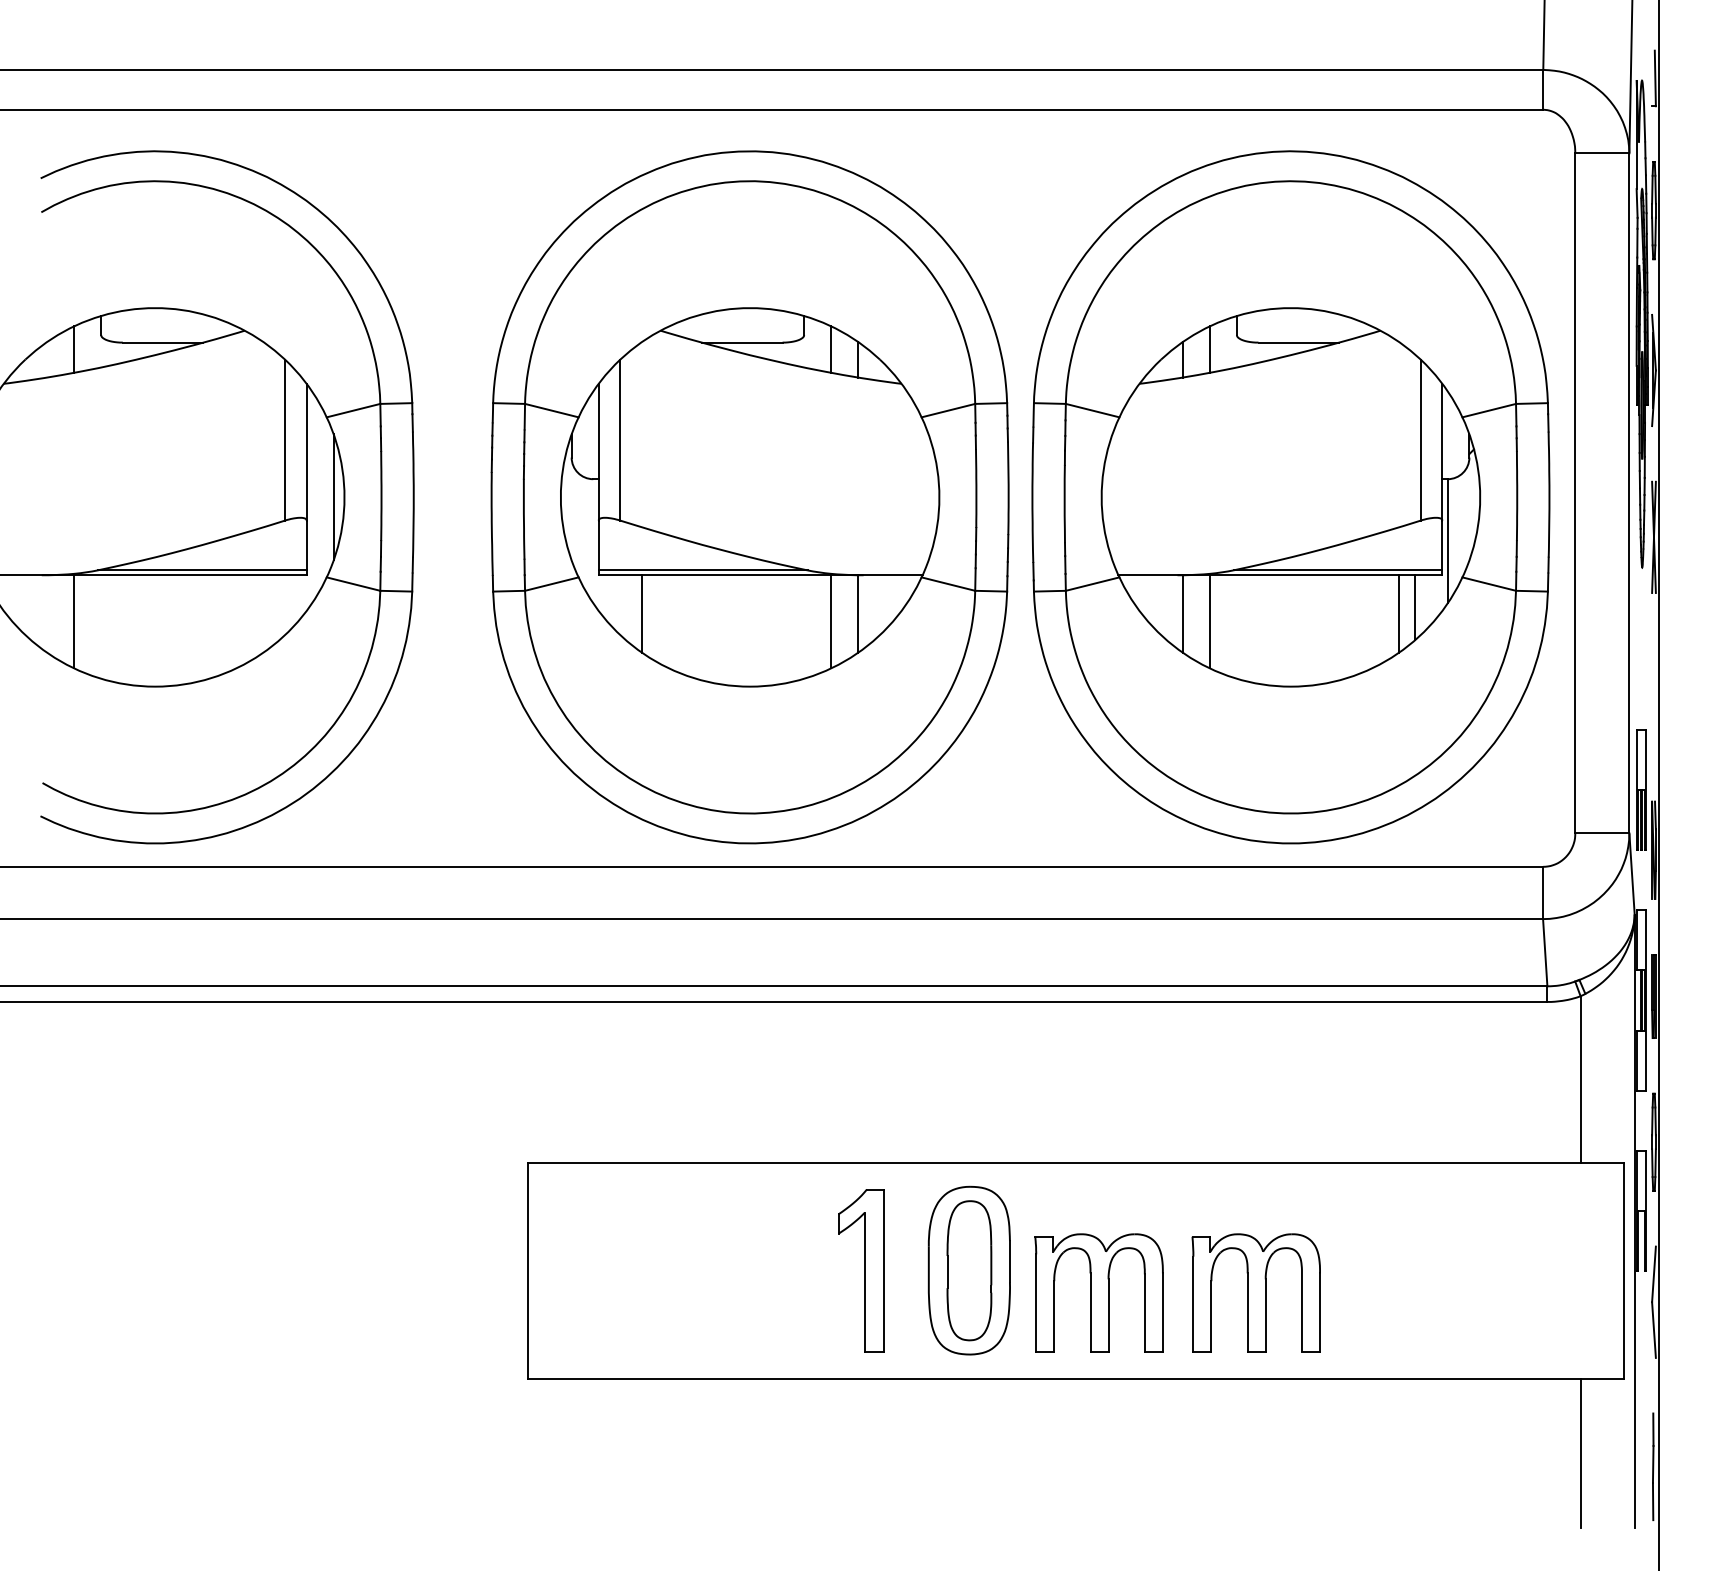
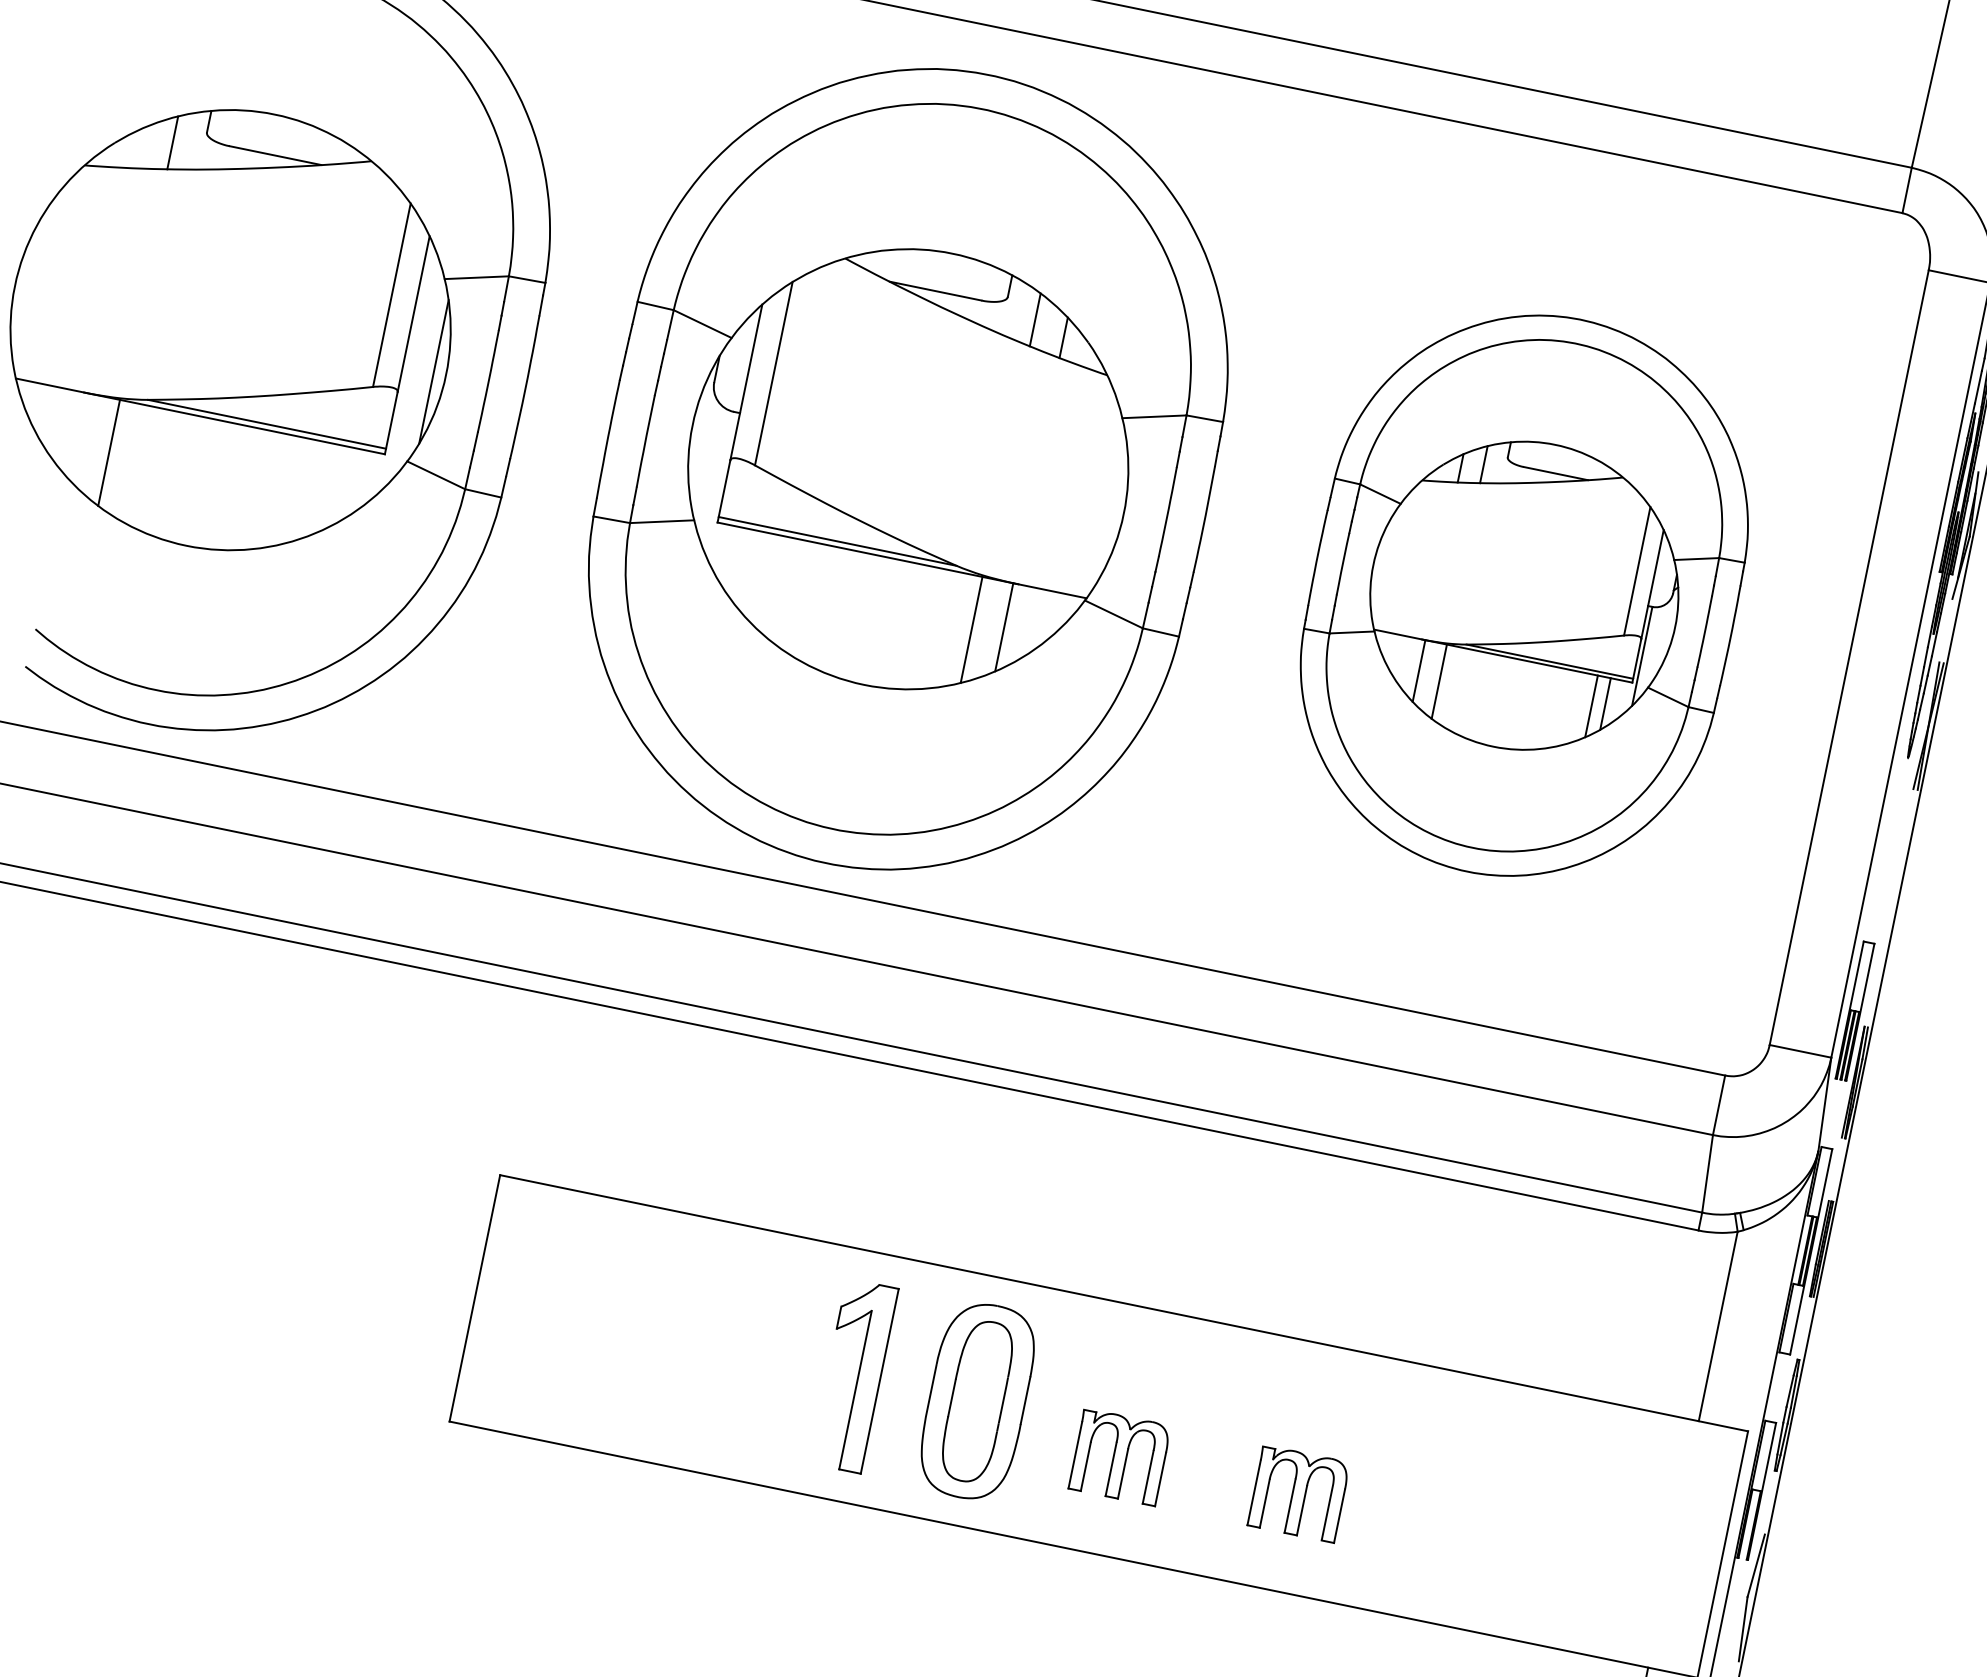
part: (1290, 497) -> (1523, 595), size x0.7
line: (641, 613) -> (757, 576), removed
part: (1098, 1292) -> (1119, 1456), size x0.6
part: (1255, 1292) -> (1298, 1493), size x0.6

